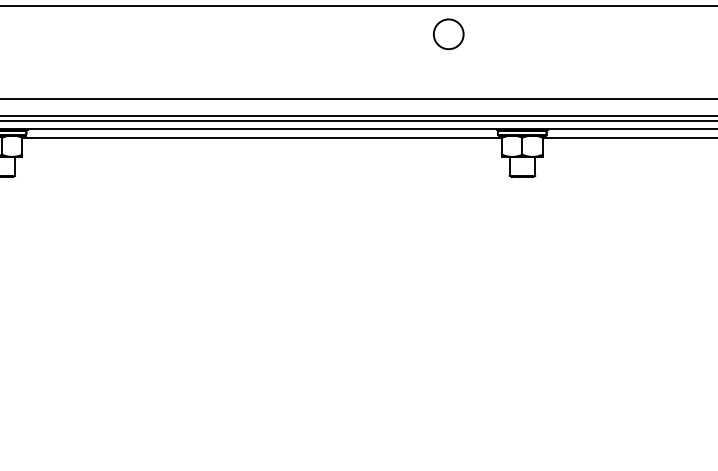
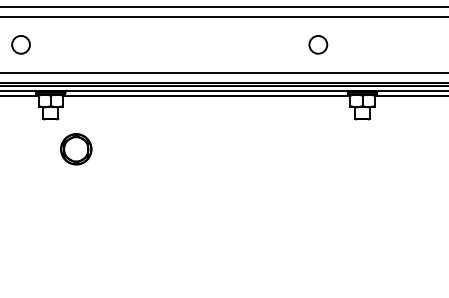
circle: (448, 33) -> (318, 44), moved
part: (45, 227) -> (76, 149), added

